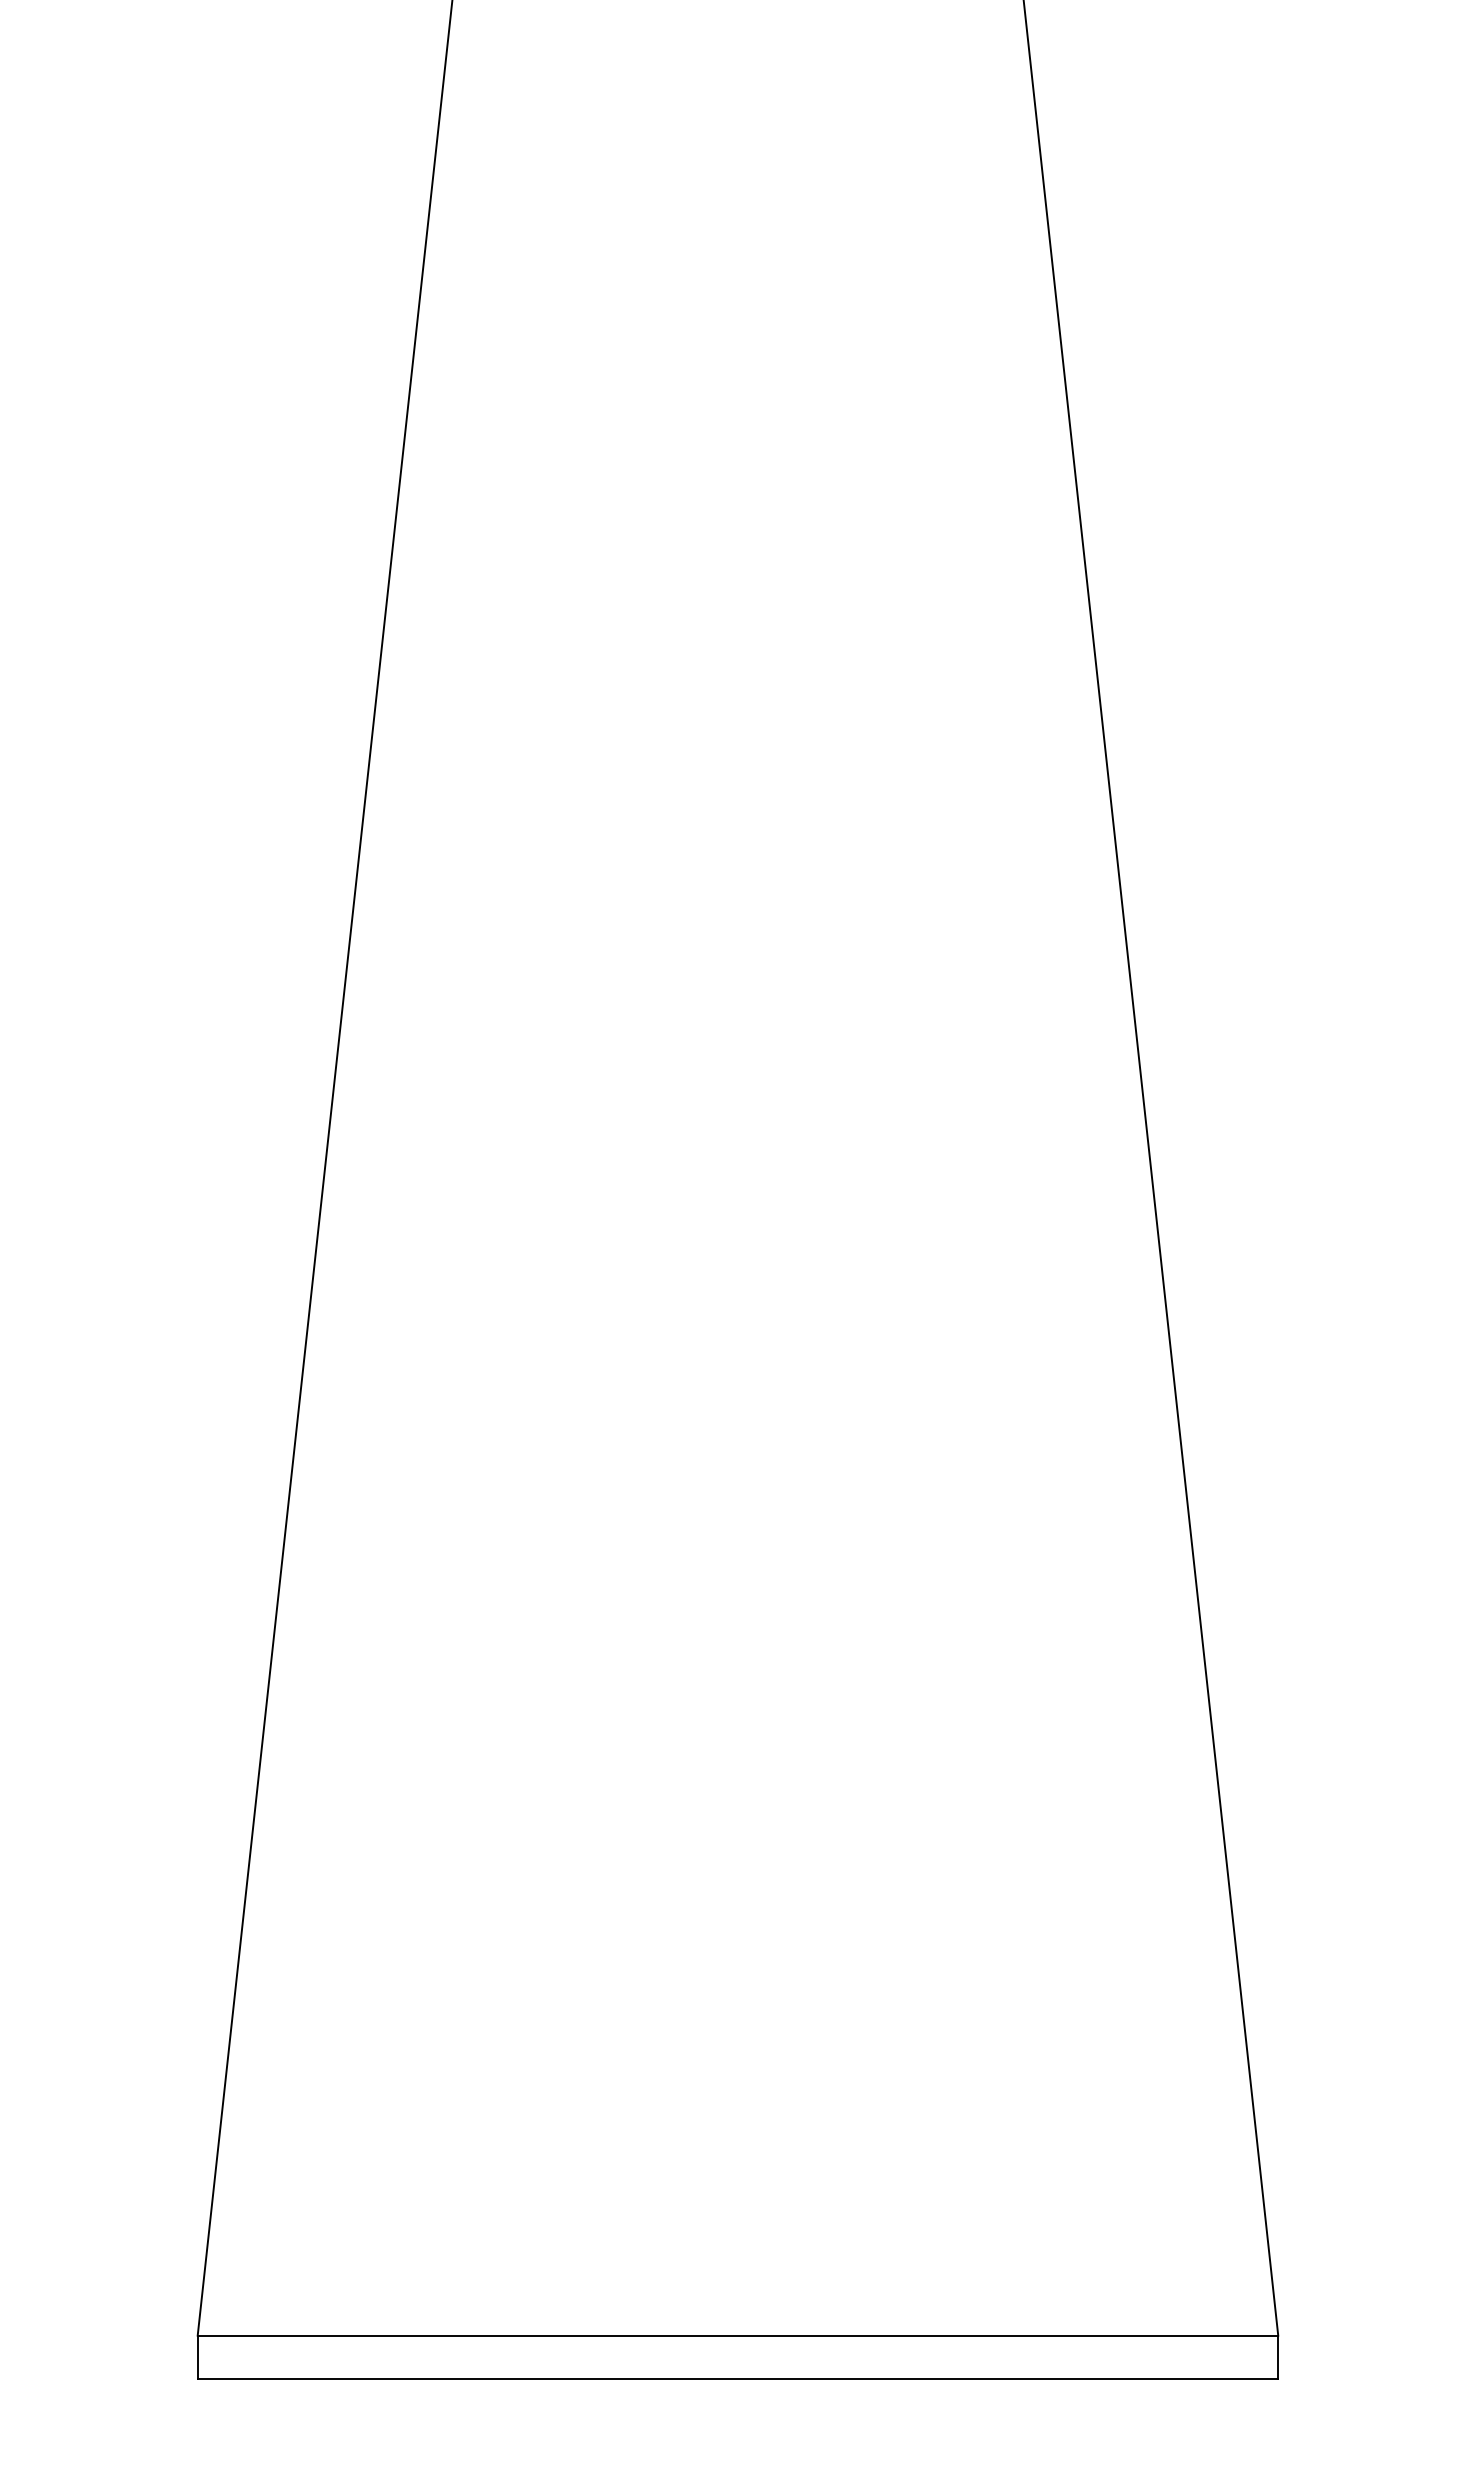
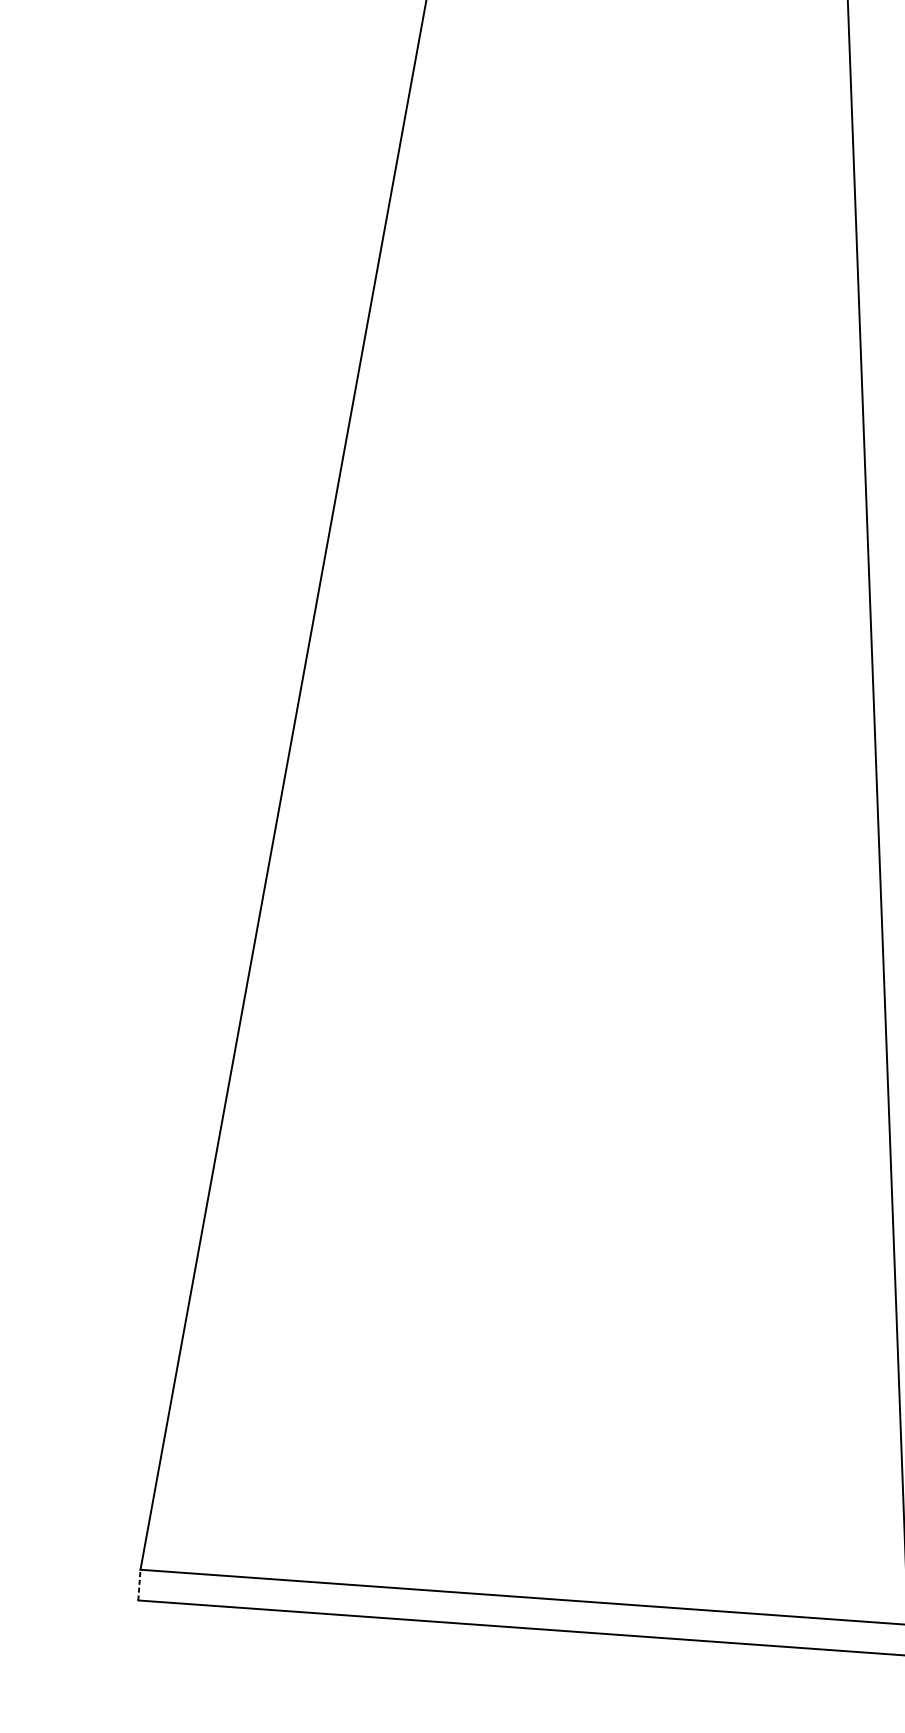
line: (197, 2357) -> (139, 1585), solid -> dashed

